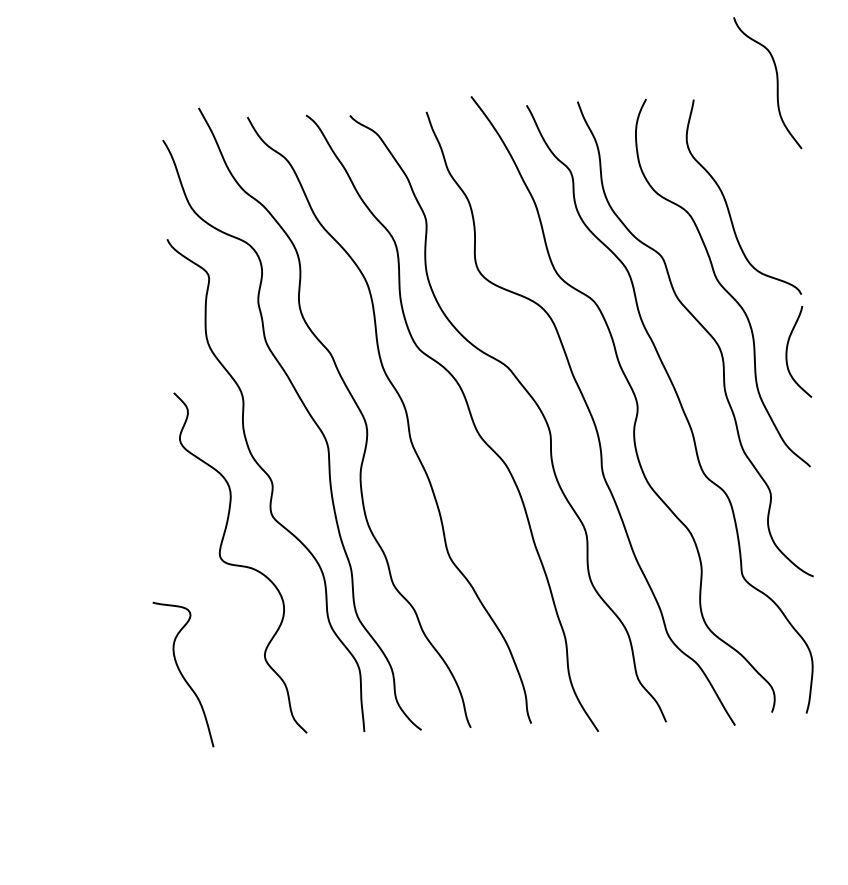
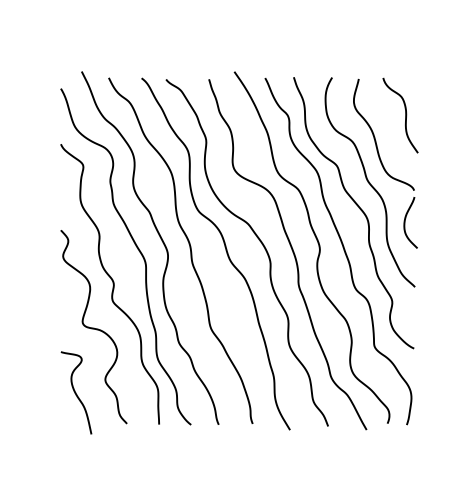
curve: (776, 82) -> (405, 115), moved
curve: (183, 673) -> (76, 392), moved

